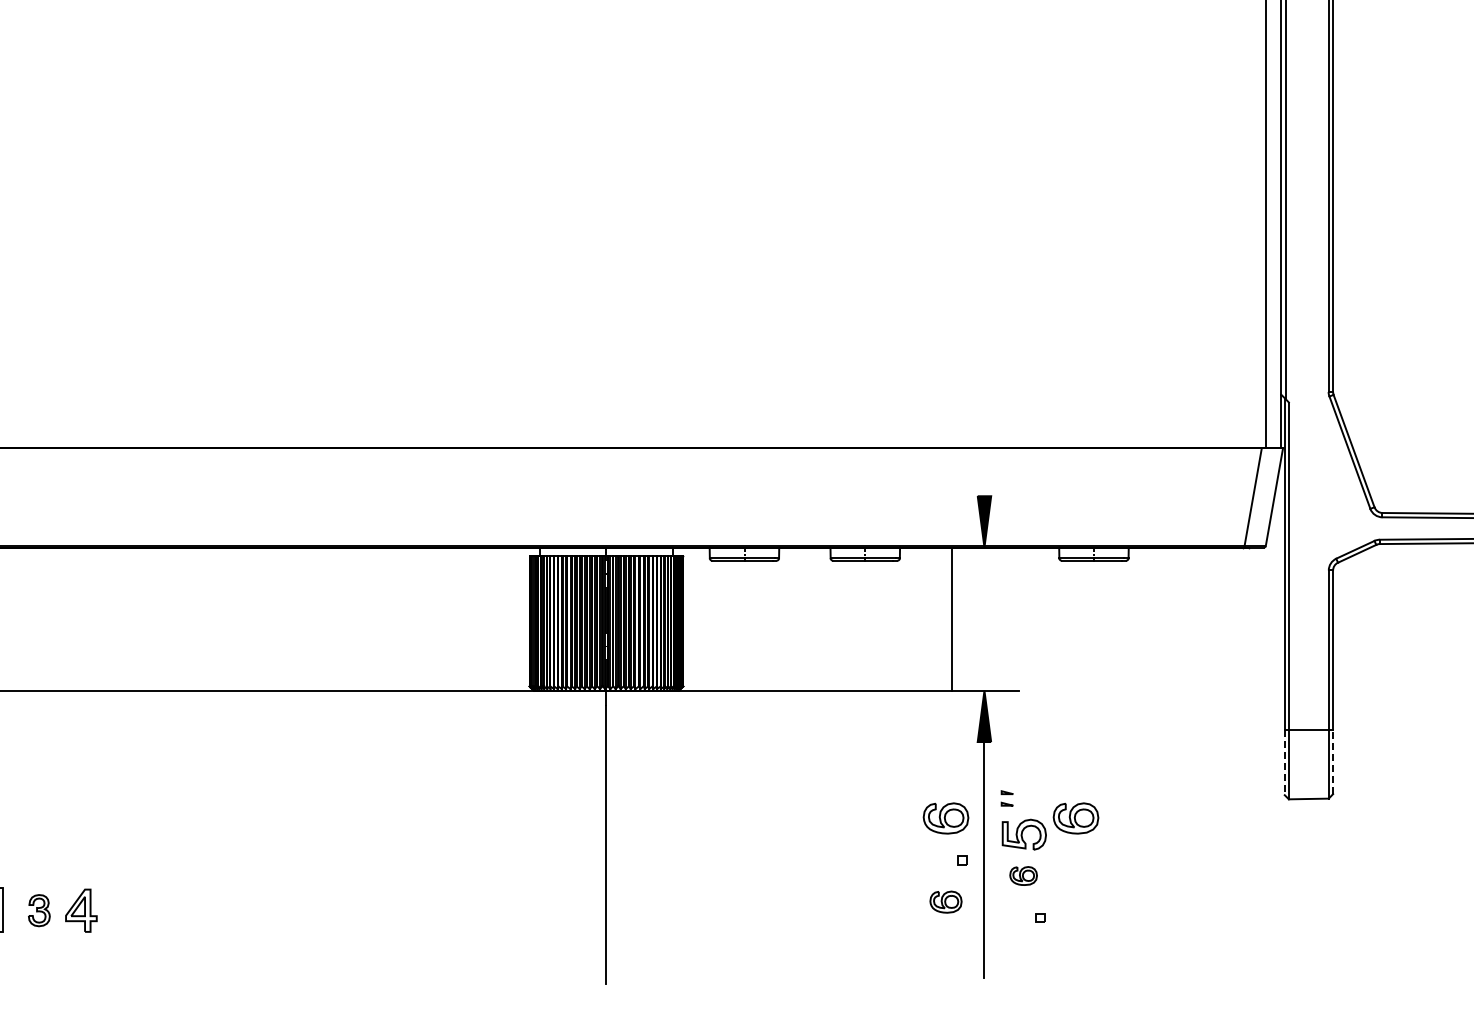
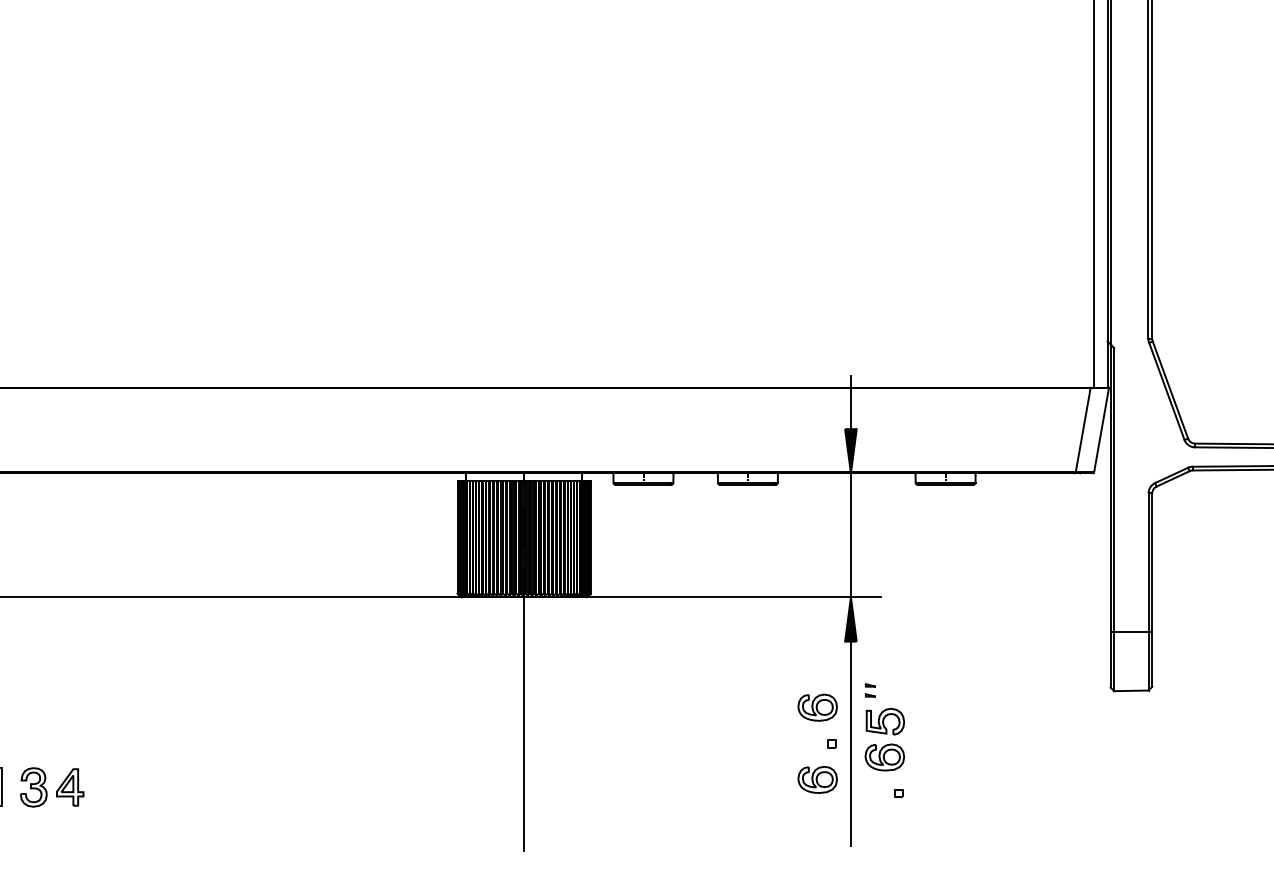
line: (984, 465) -> (850, 402), added
line: (952, 618) -> (850, 534), moved
line: (1333, 762) -> (1152, 659), dashed -> solid
line: (1284, 763) -> (1110, 660), dashed -> solid
part: (1075, 818) -> (929, 707), removed
part: (1023, 875) -> (884, 757), size x1.67
part: (945, 902) -> (817, 780), size x1.43
part: (39, 910) -> (34, 787), size x1.43

